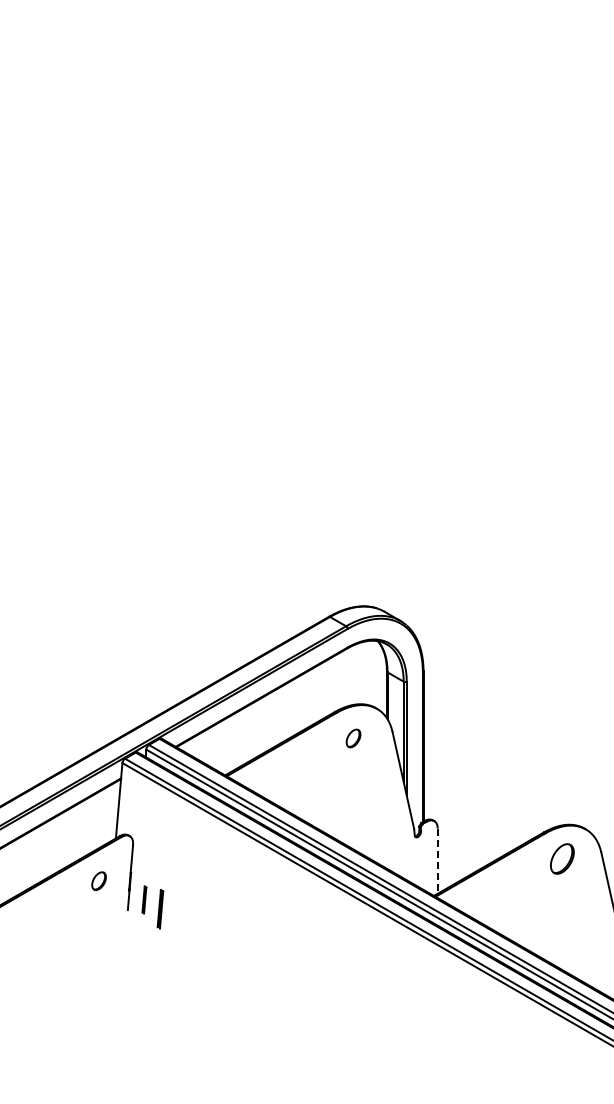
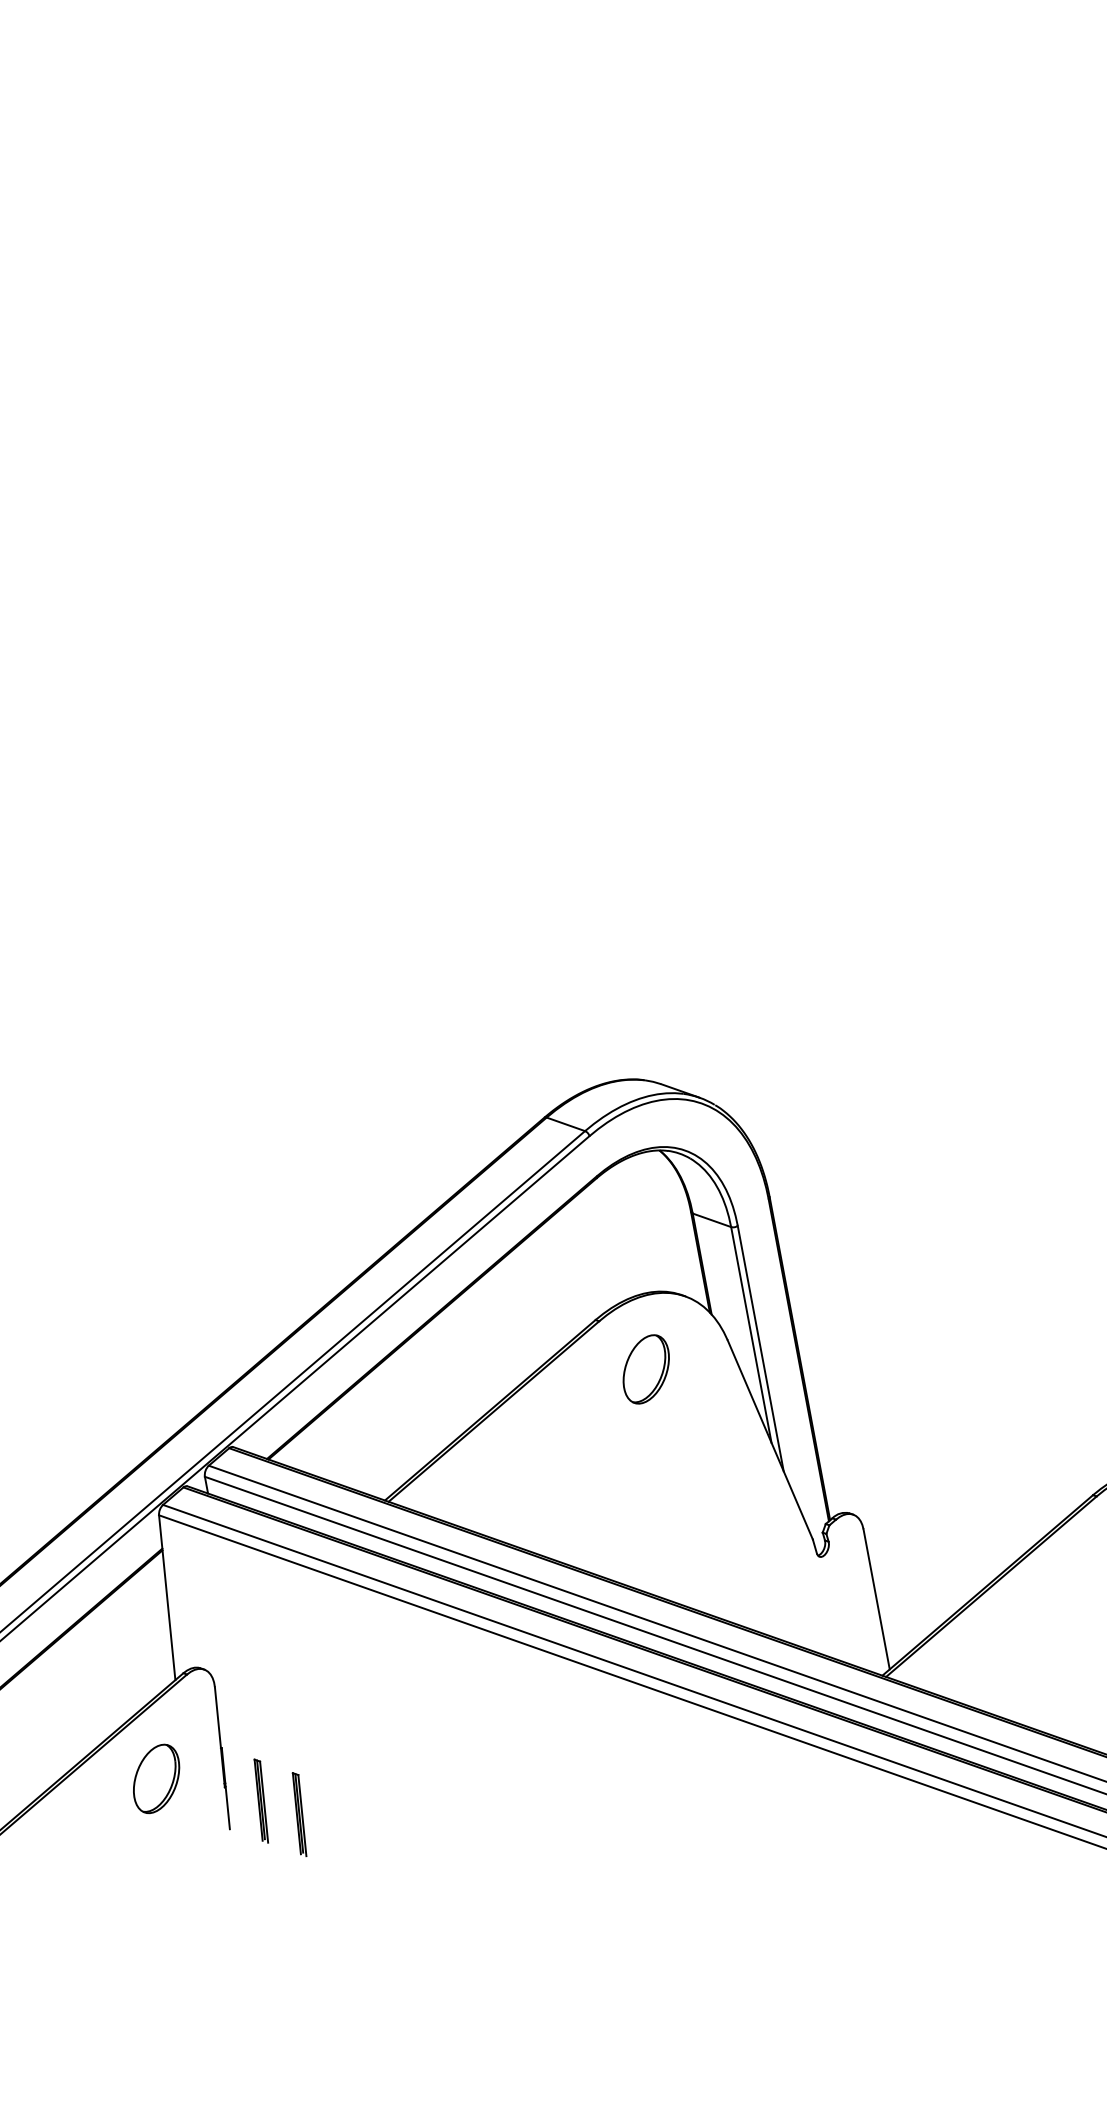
part: (353, 738) -> (646, 1369), size x1.67
line: (437, 861) -> (876, 1600), dashed -> solid
part: (98, 880) -> (154, 1777), size x1.67
part: (144, 899) -> (261, 1799), size x1.43

